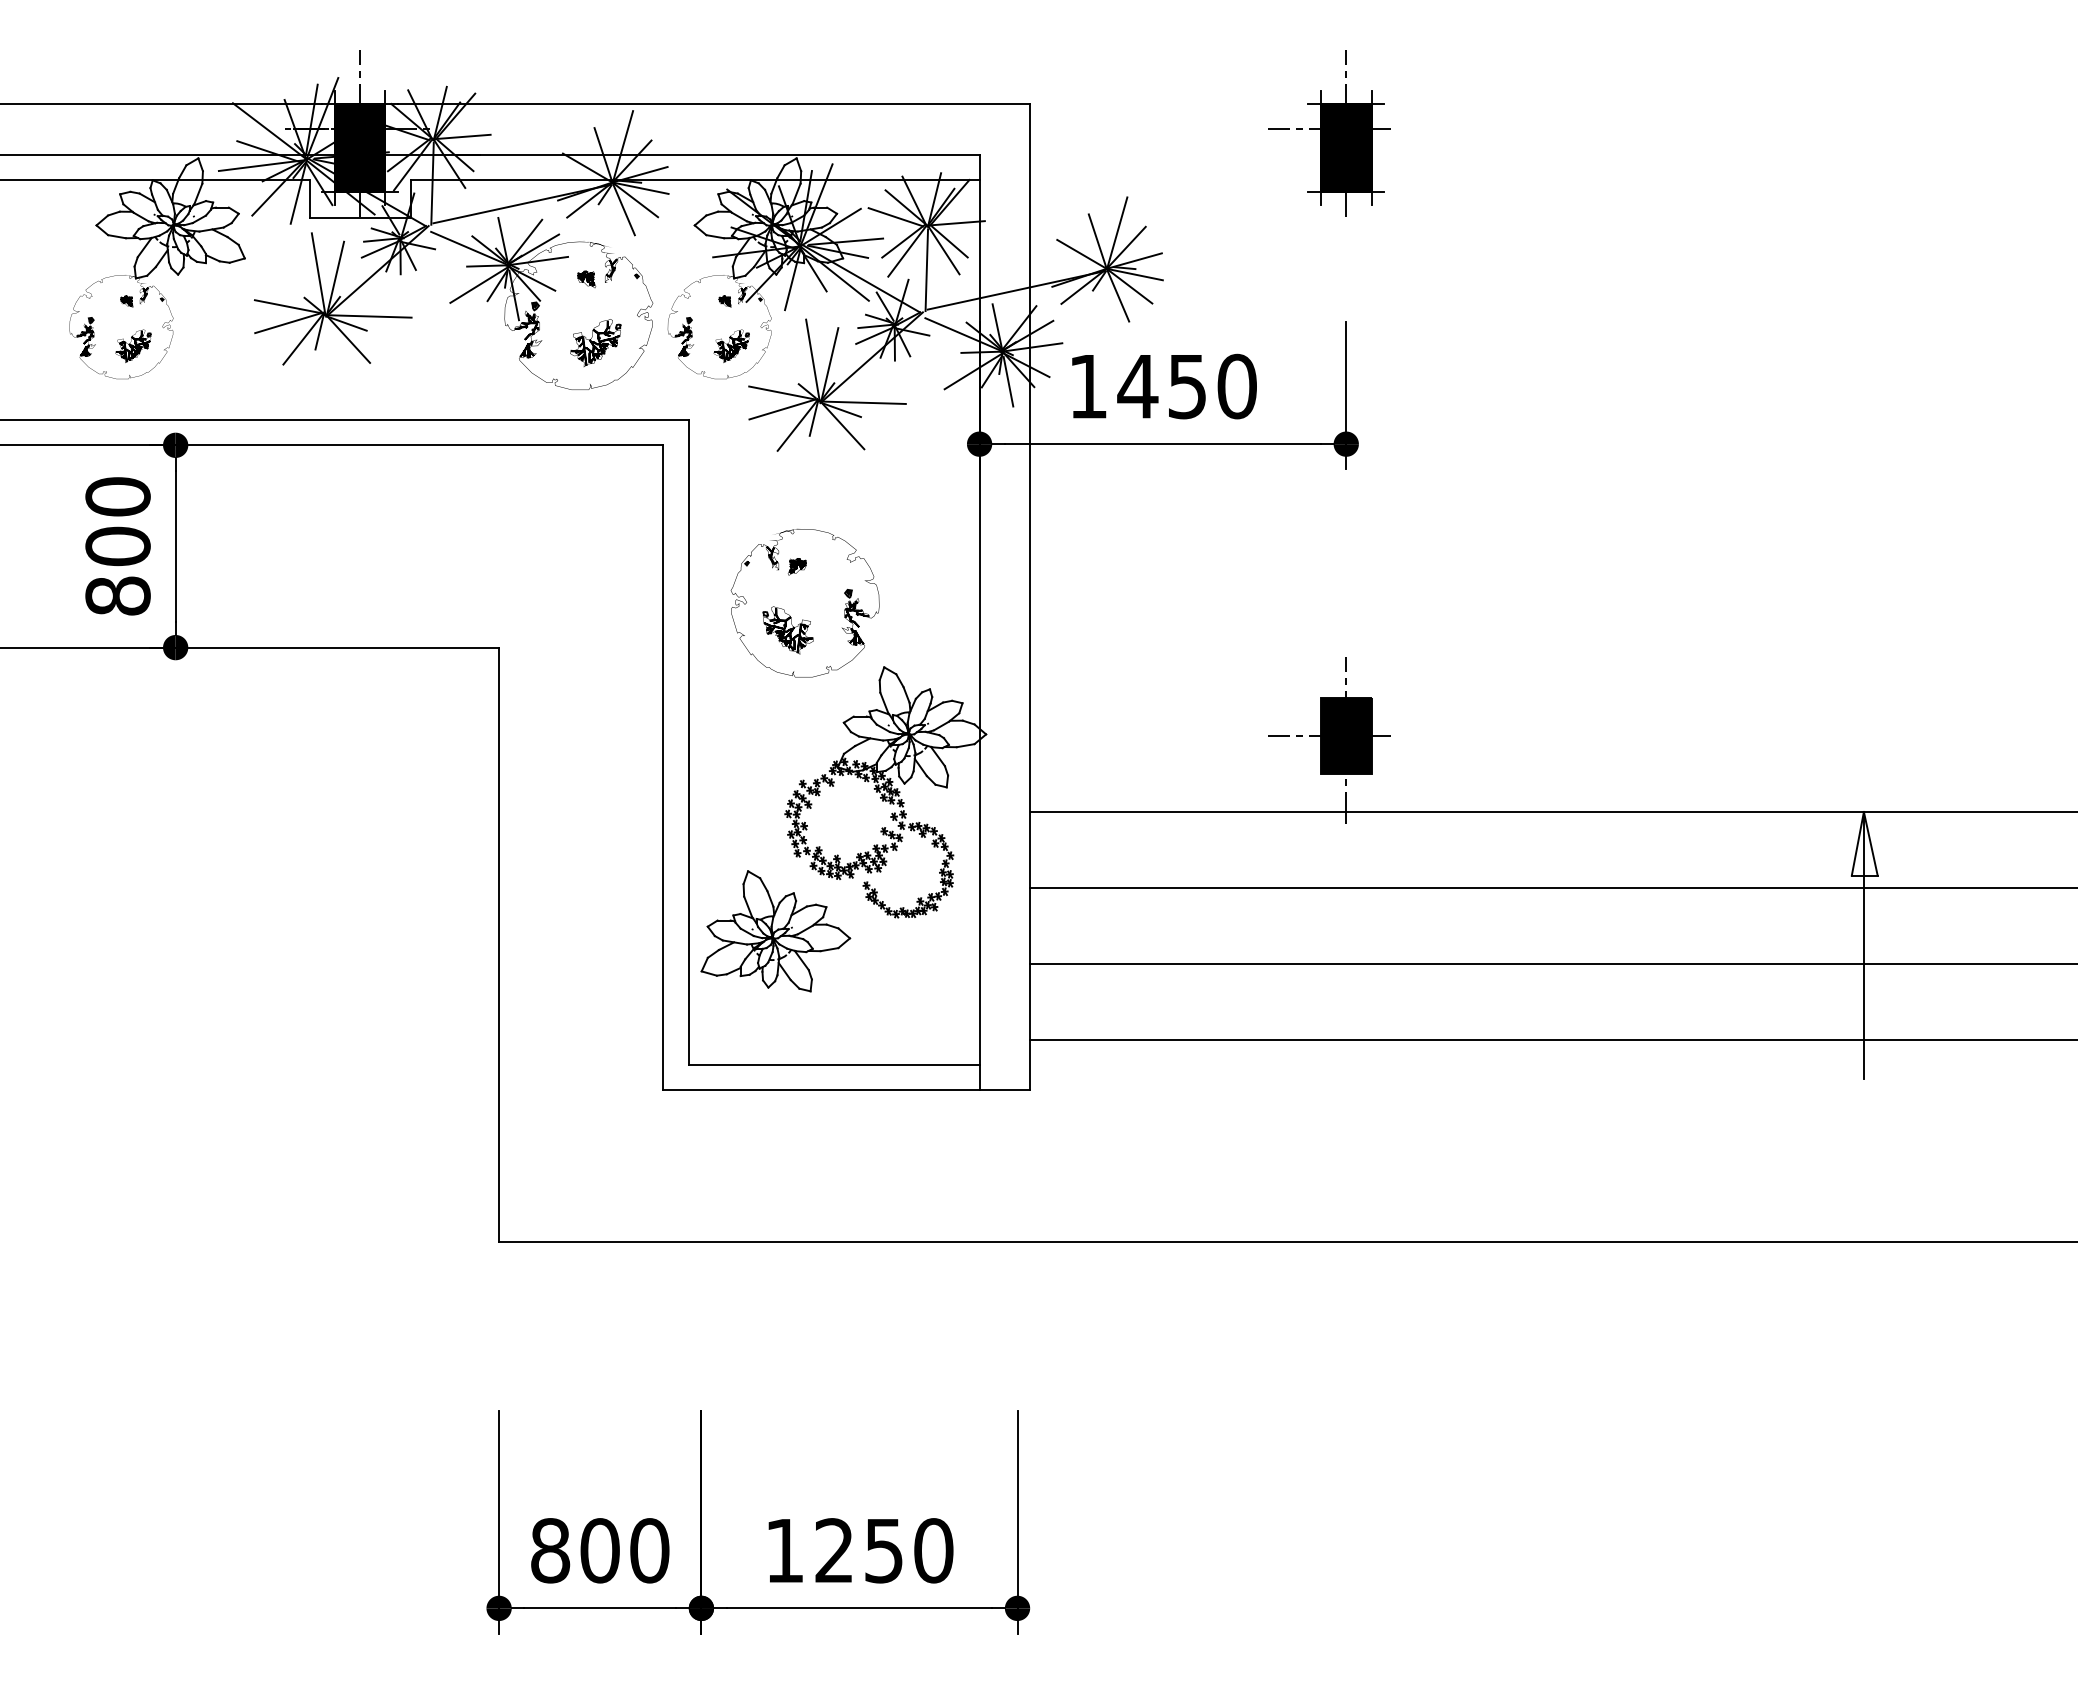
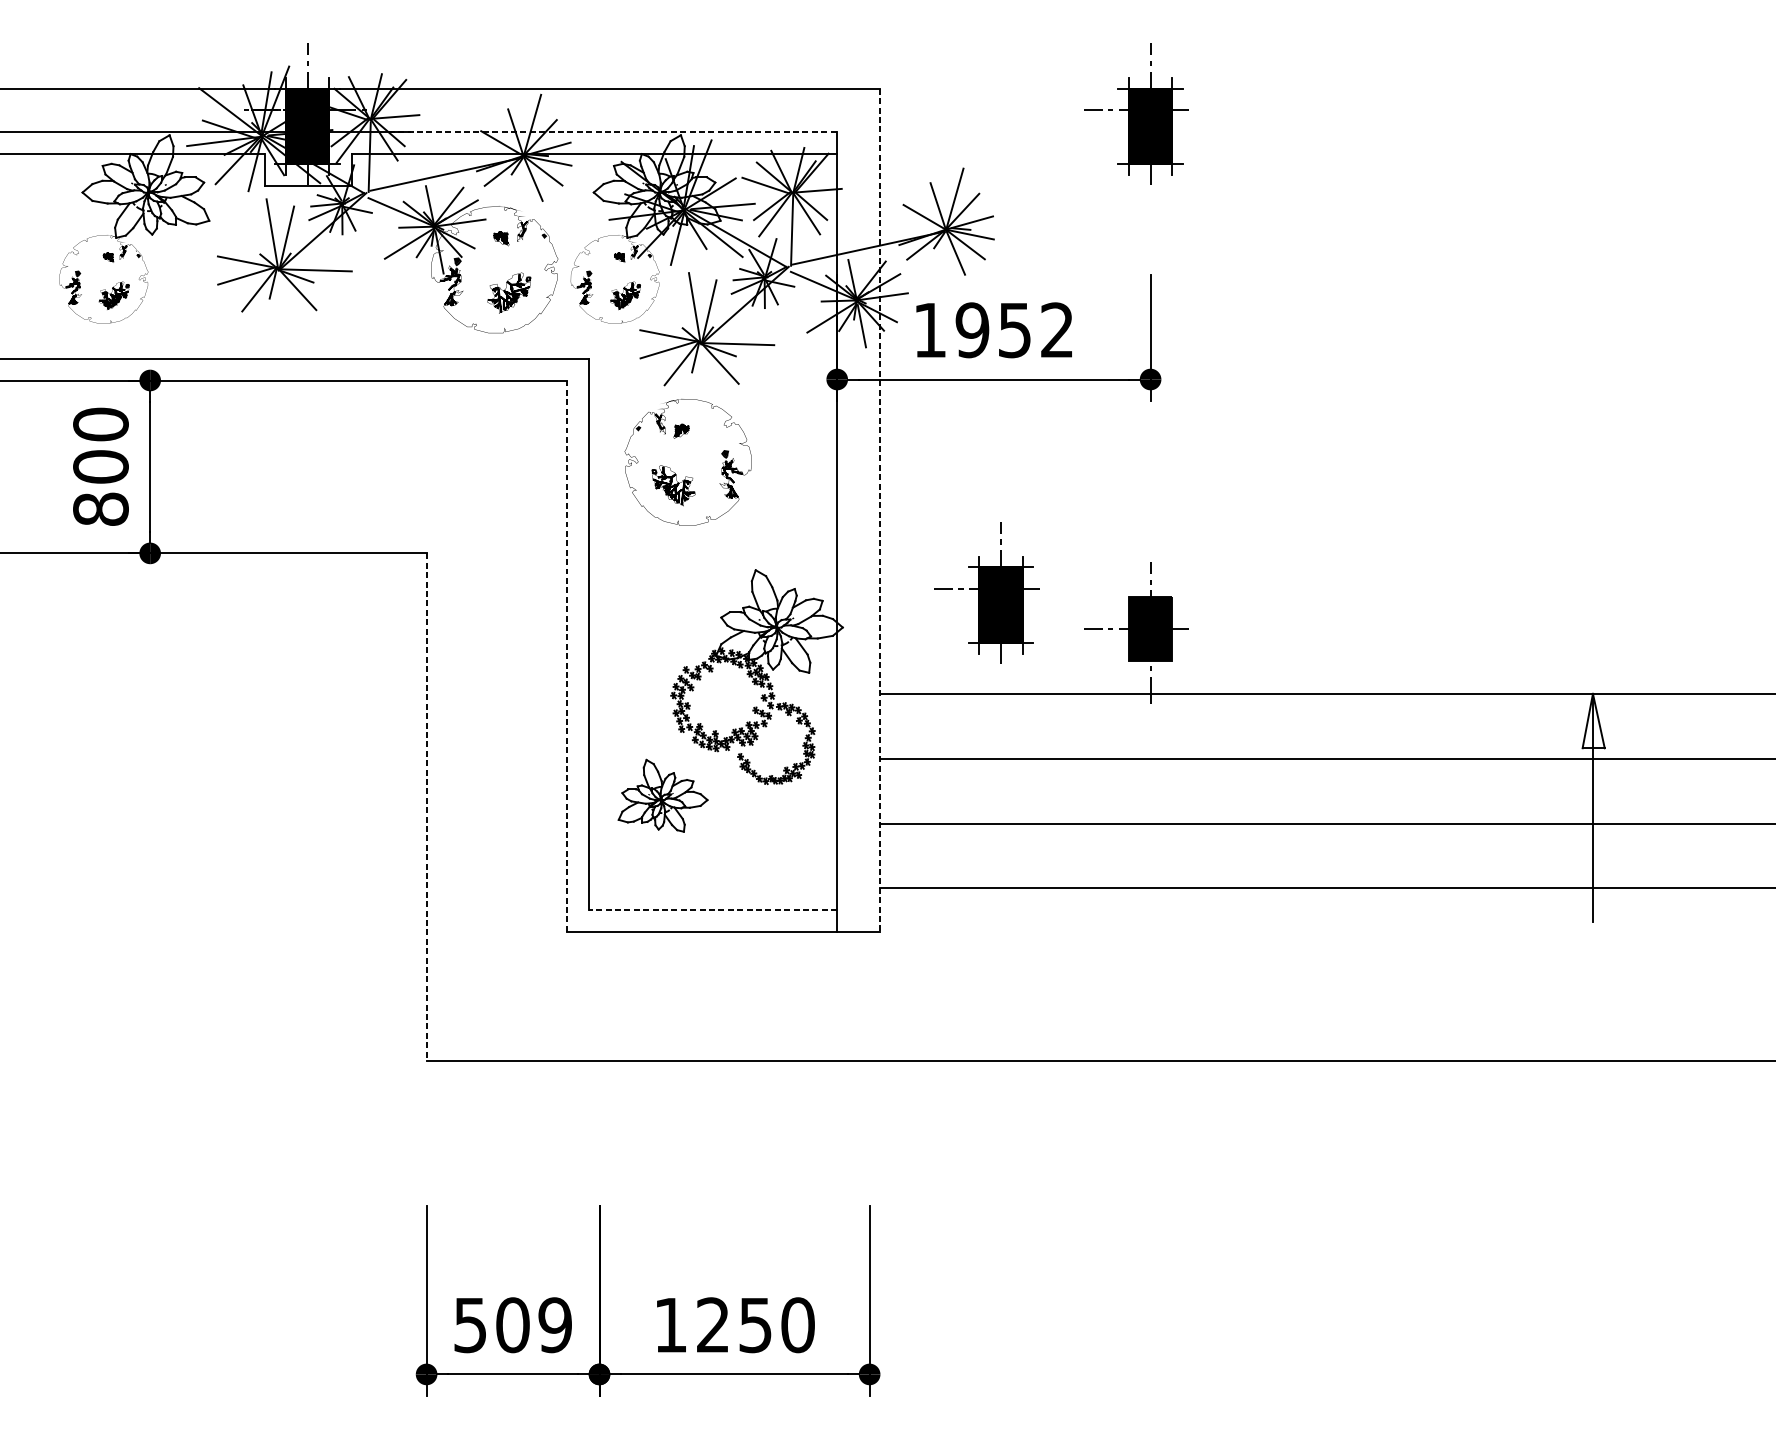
line: (717, 154) -> (613, 131), solid -> dashed
text: (1186, 386) -> (1014, 330), 1450 -> 1952
line: (1030, 597) -> (880, 510), solid -> dashed
part: (804, 602) -> (687, 461), moved
part: (1154, 693) -> (986, 592), added
line: (663, 768) -> (567, 656), solid -> dashed
part: (775, 931) -> (662, 795), size x0.7
line: (499, 945) -> (426, 807), solid -> dashed
line: (833, 1064) -> (712, 909), solid -> dashed
text: (600, 1550) -> (513, 1324), 800 -> 509

